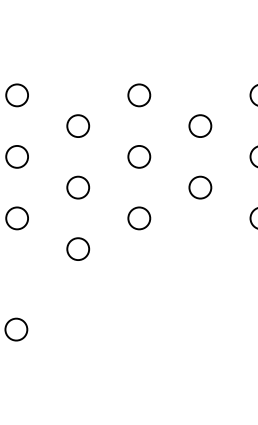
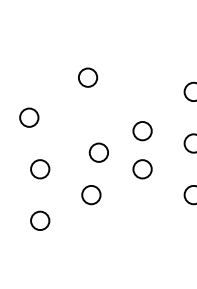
circle: (139, 95) -> (88, 77), moved
circle: (78, 125) -> (29, 117), moved
circle: (200, 125) -> (142, 130), moved
circle: (139, 156) -> (99, 152), moved

